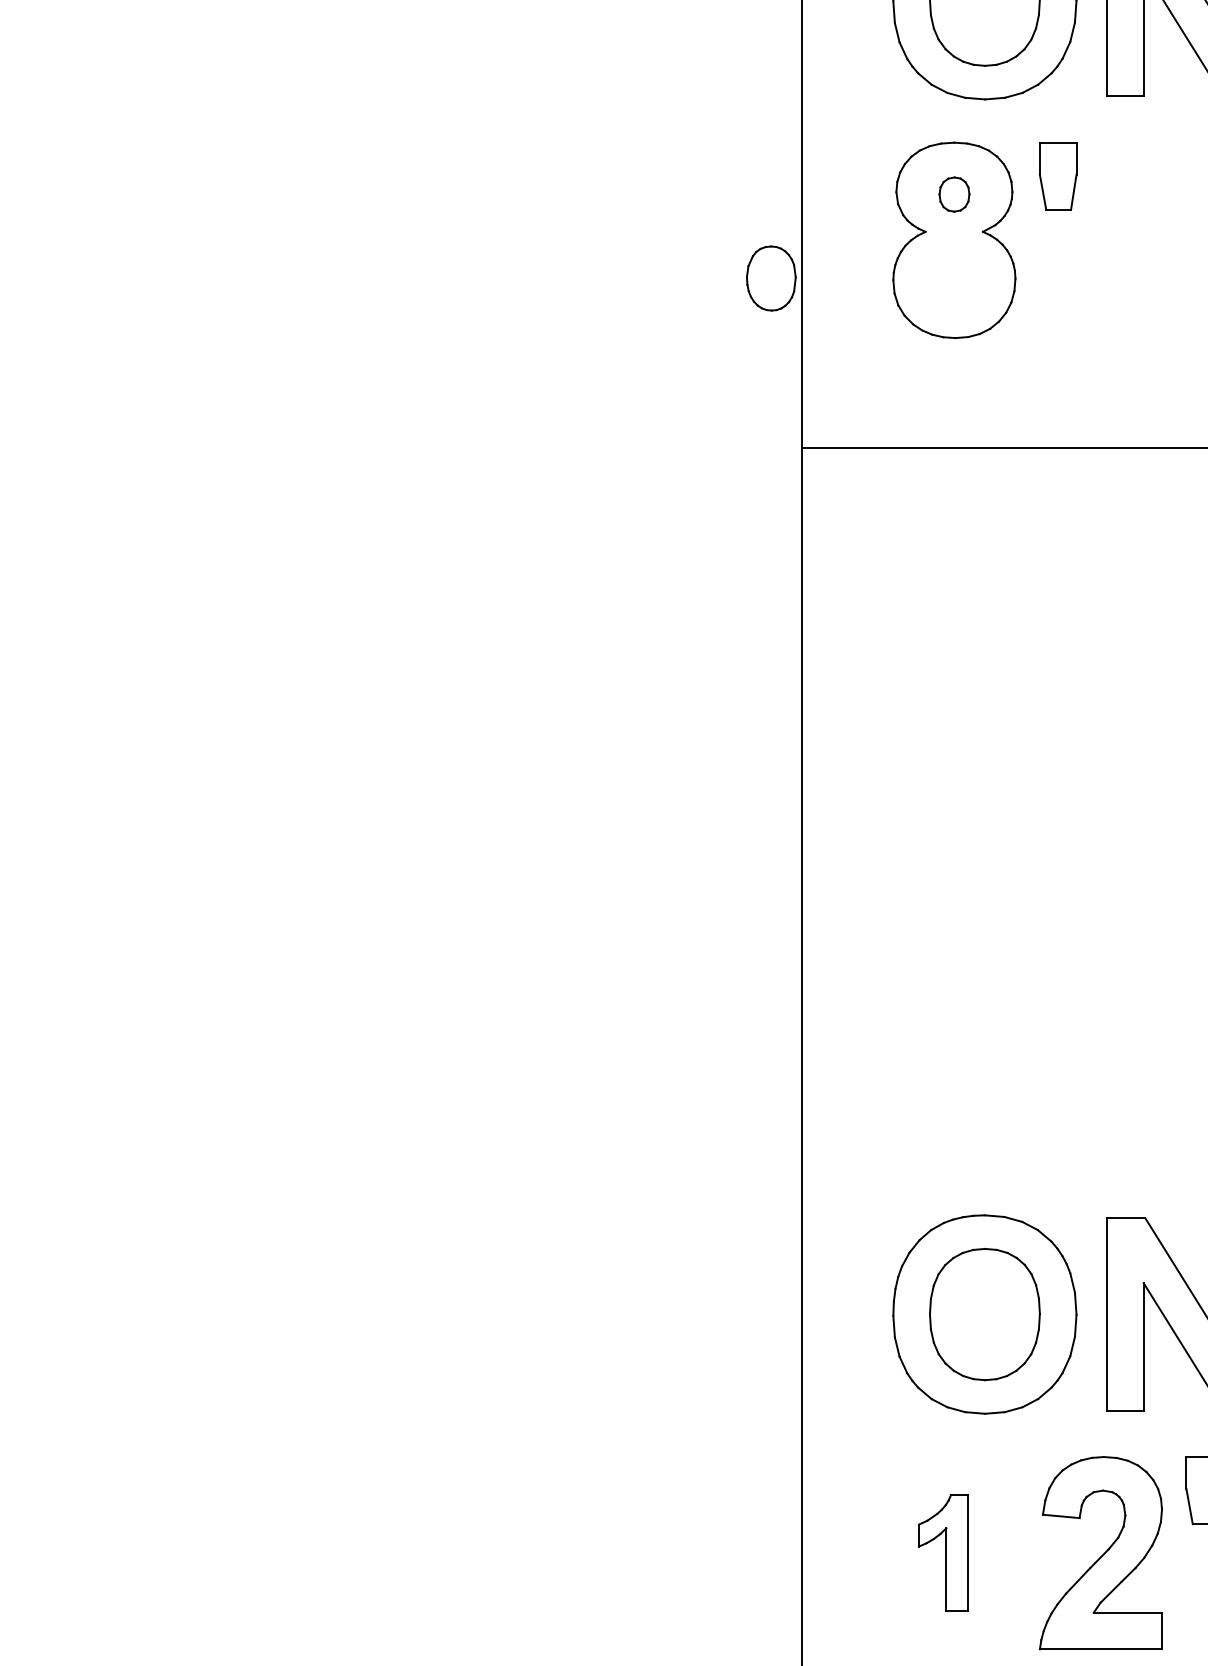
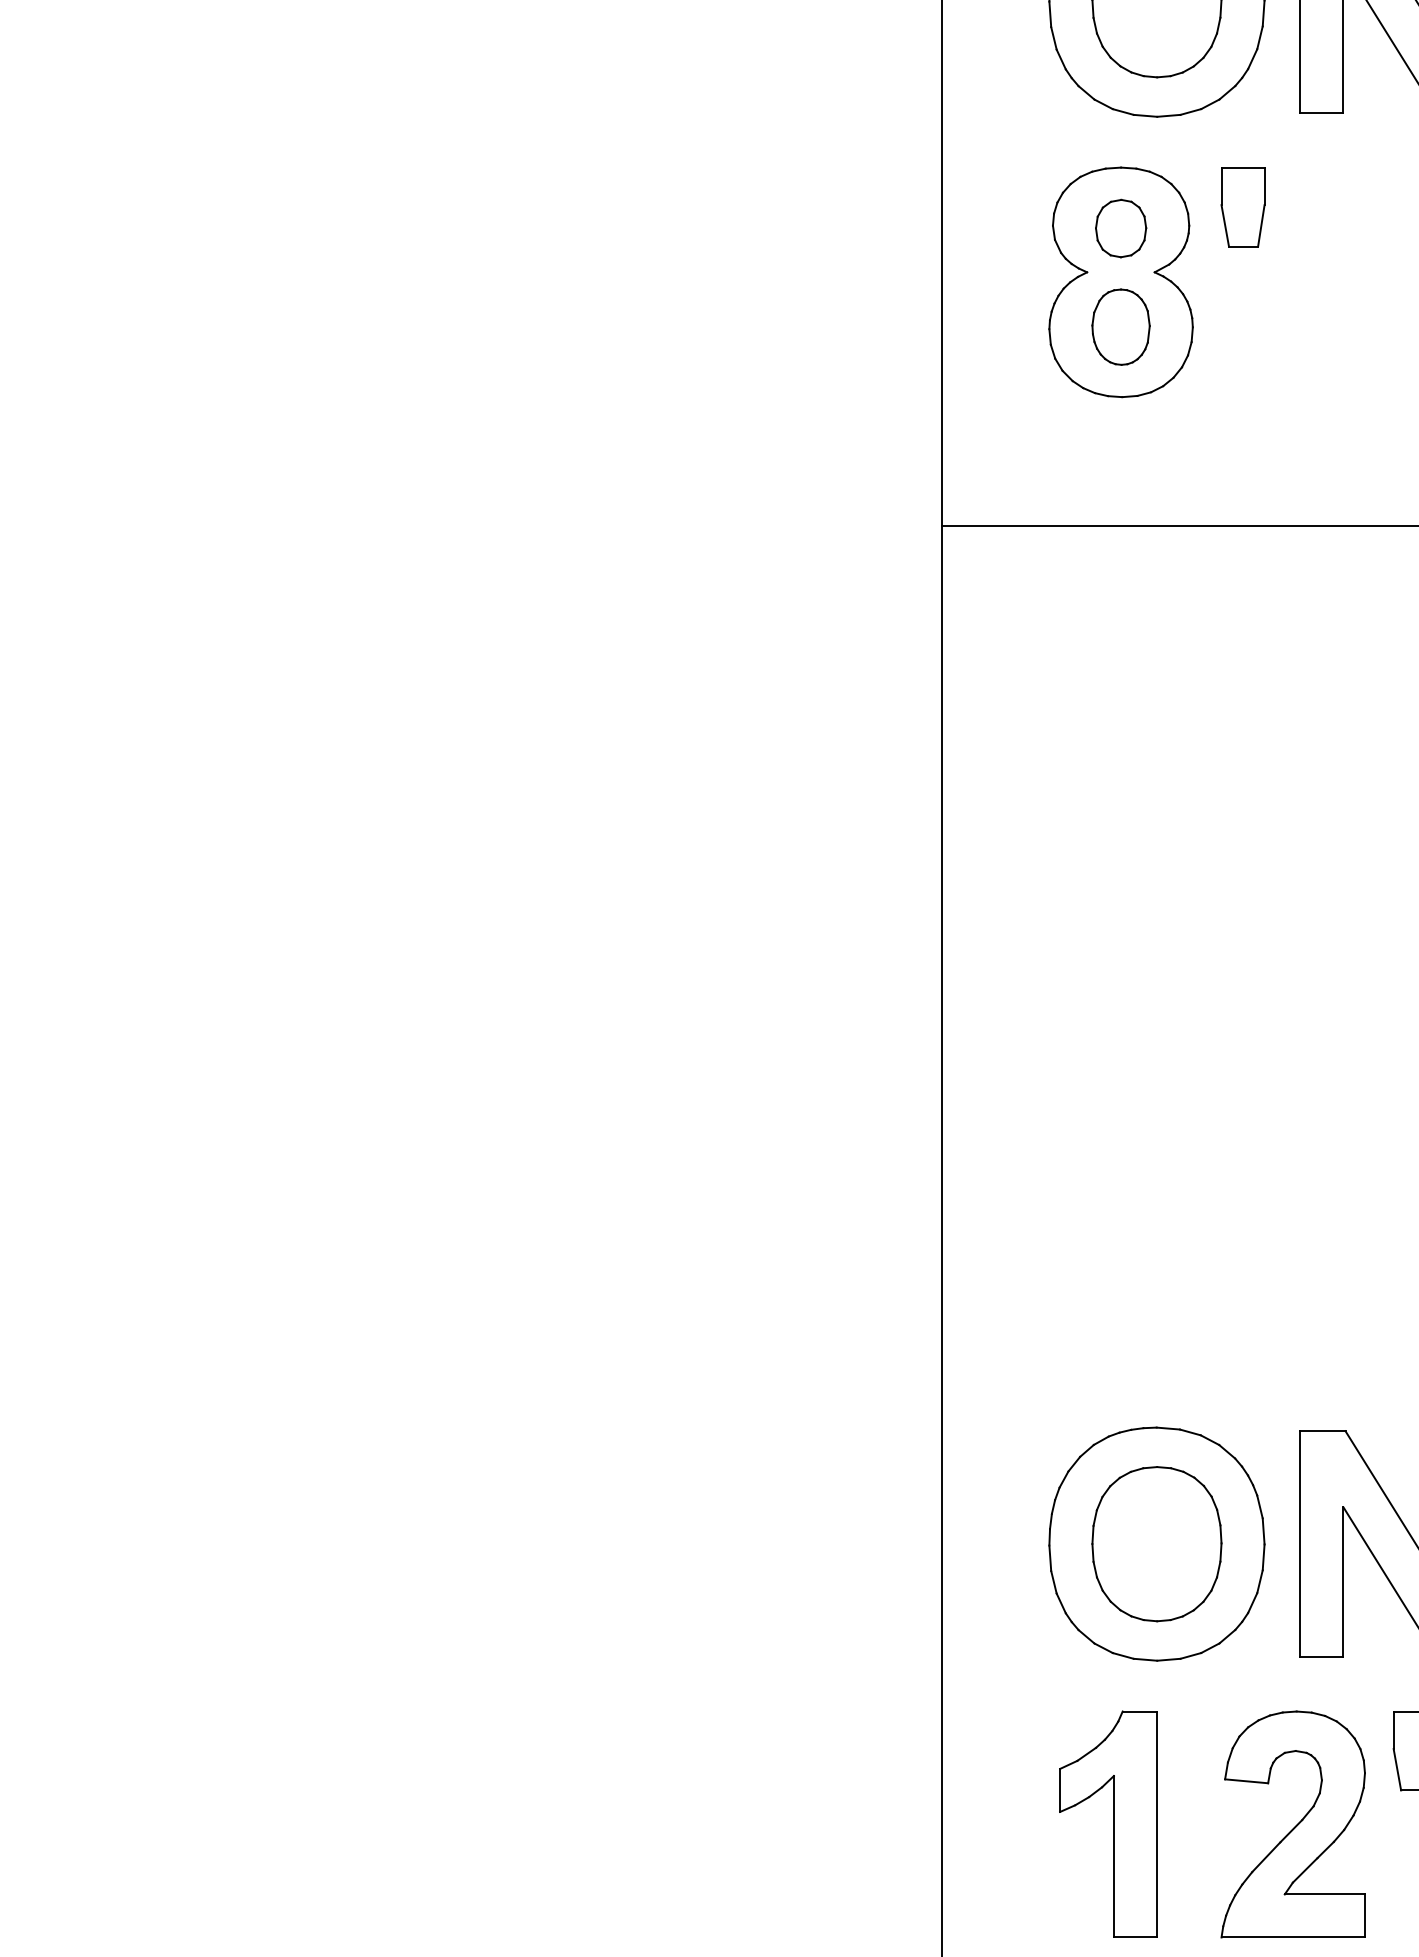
part: (954, 194) -> (1121, 228), size x1.43
part: (770, 277) -> (1120, 326), moved
part: (943, 1552) -> (1108, 1823), size x1.67

